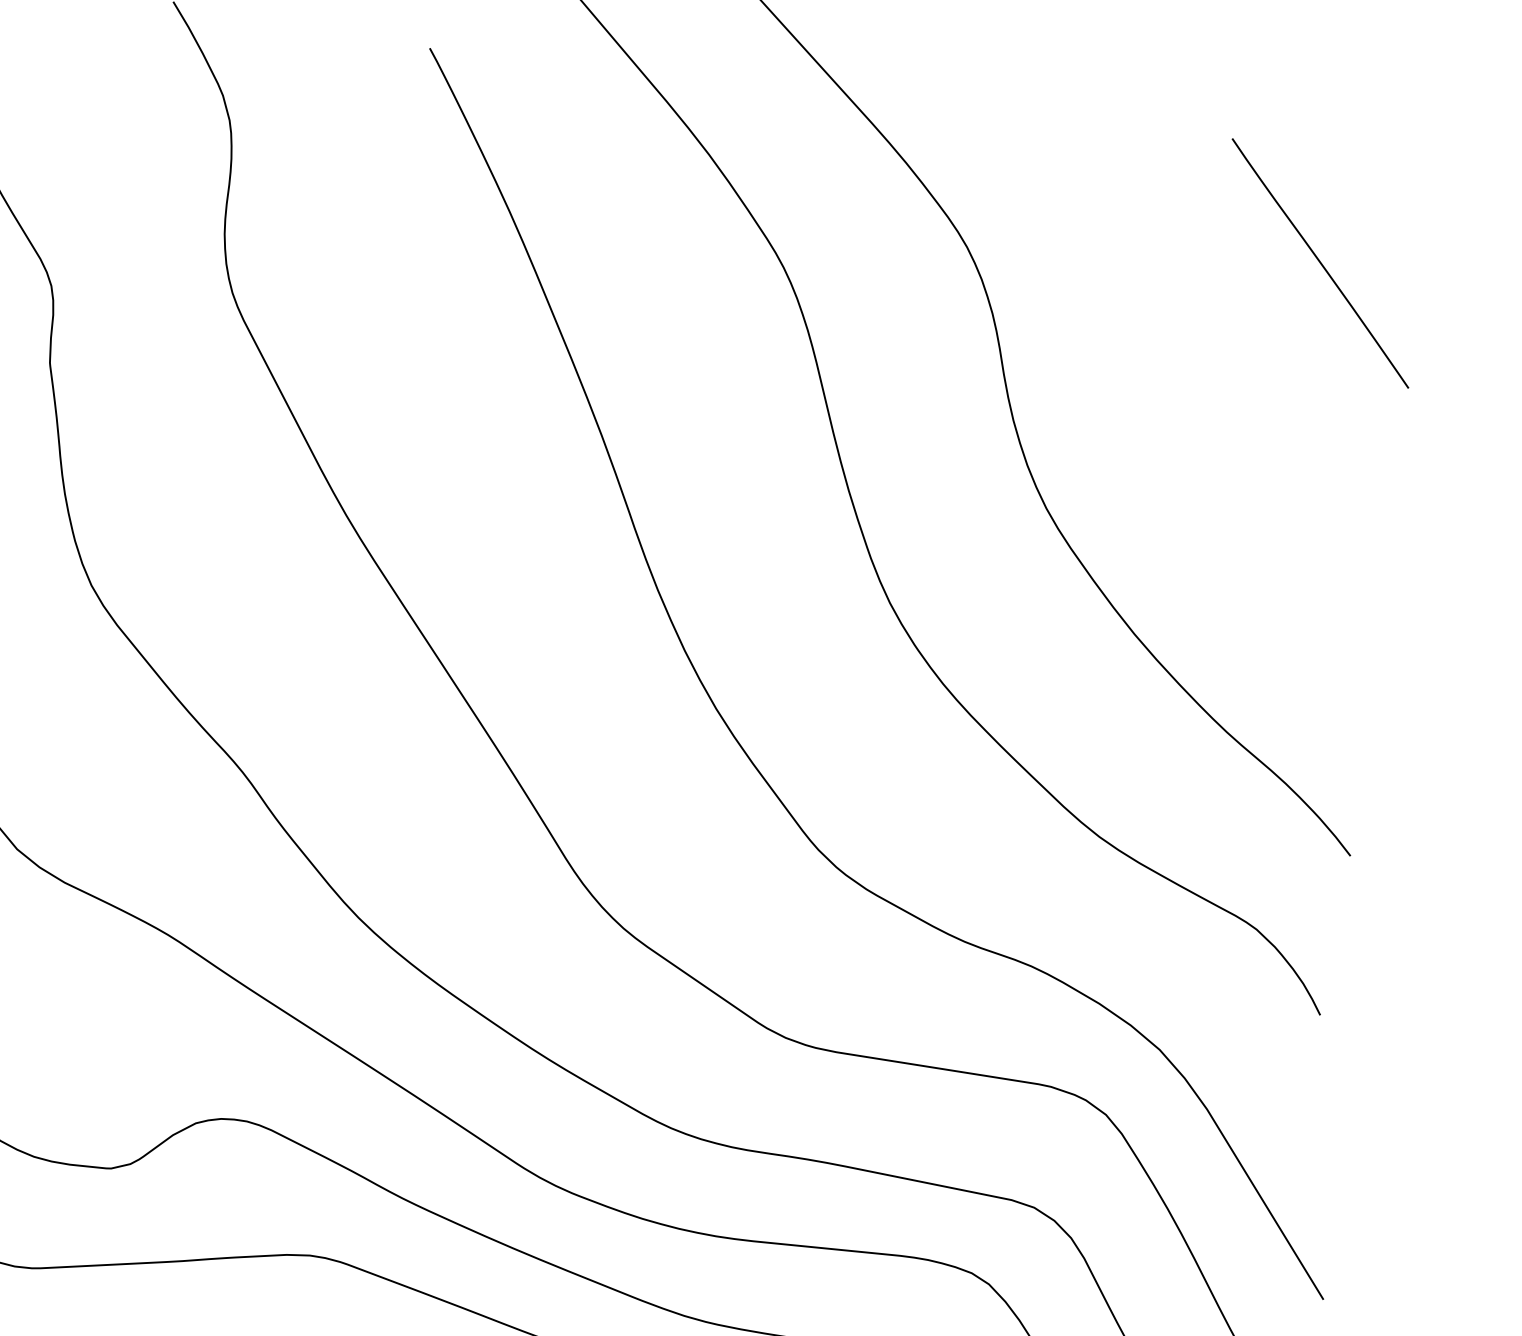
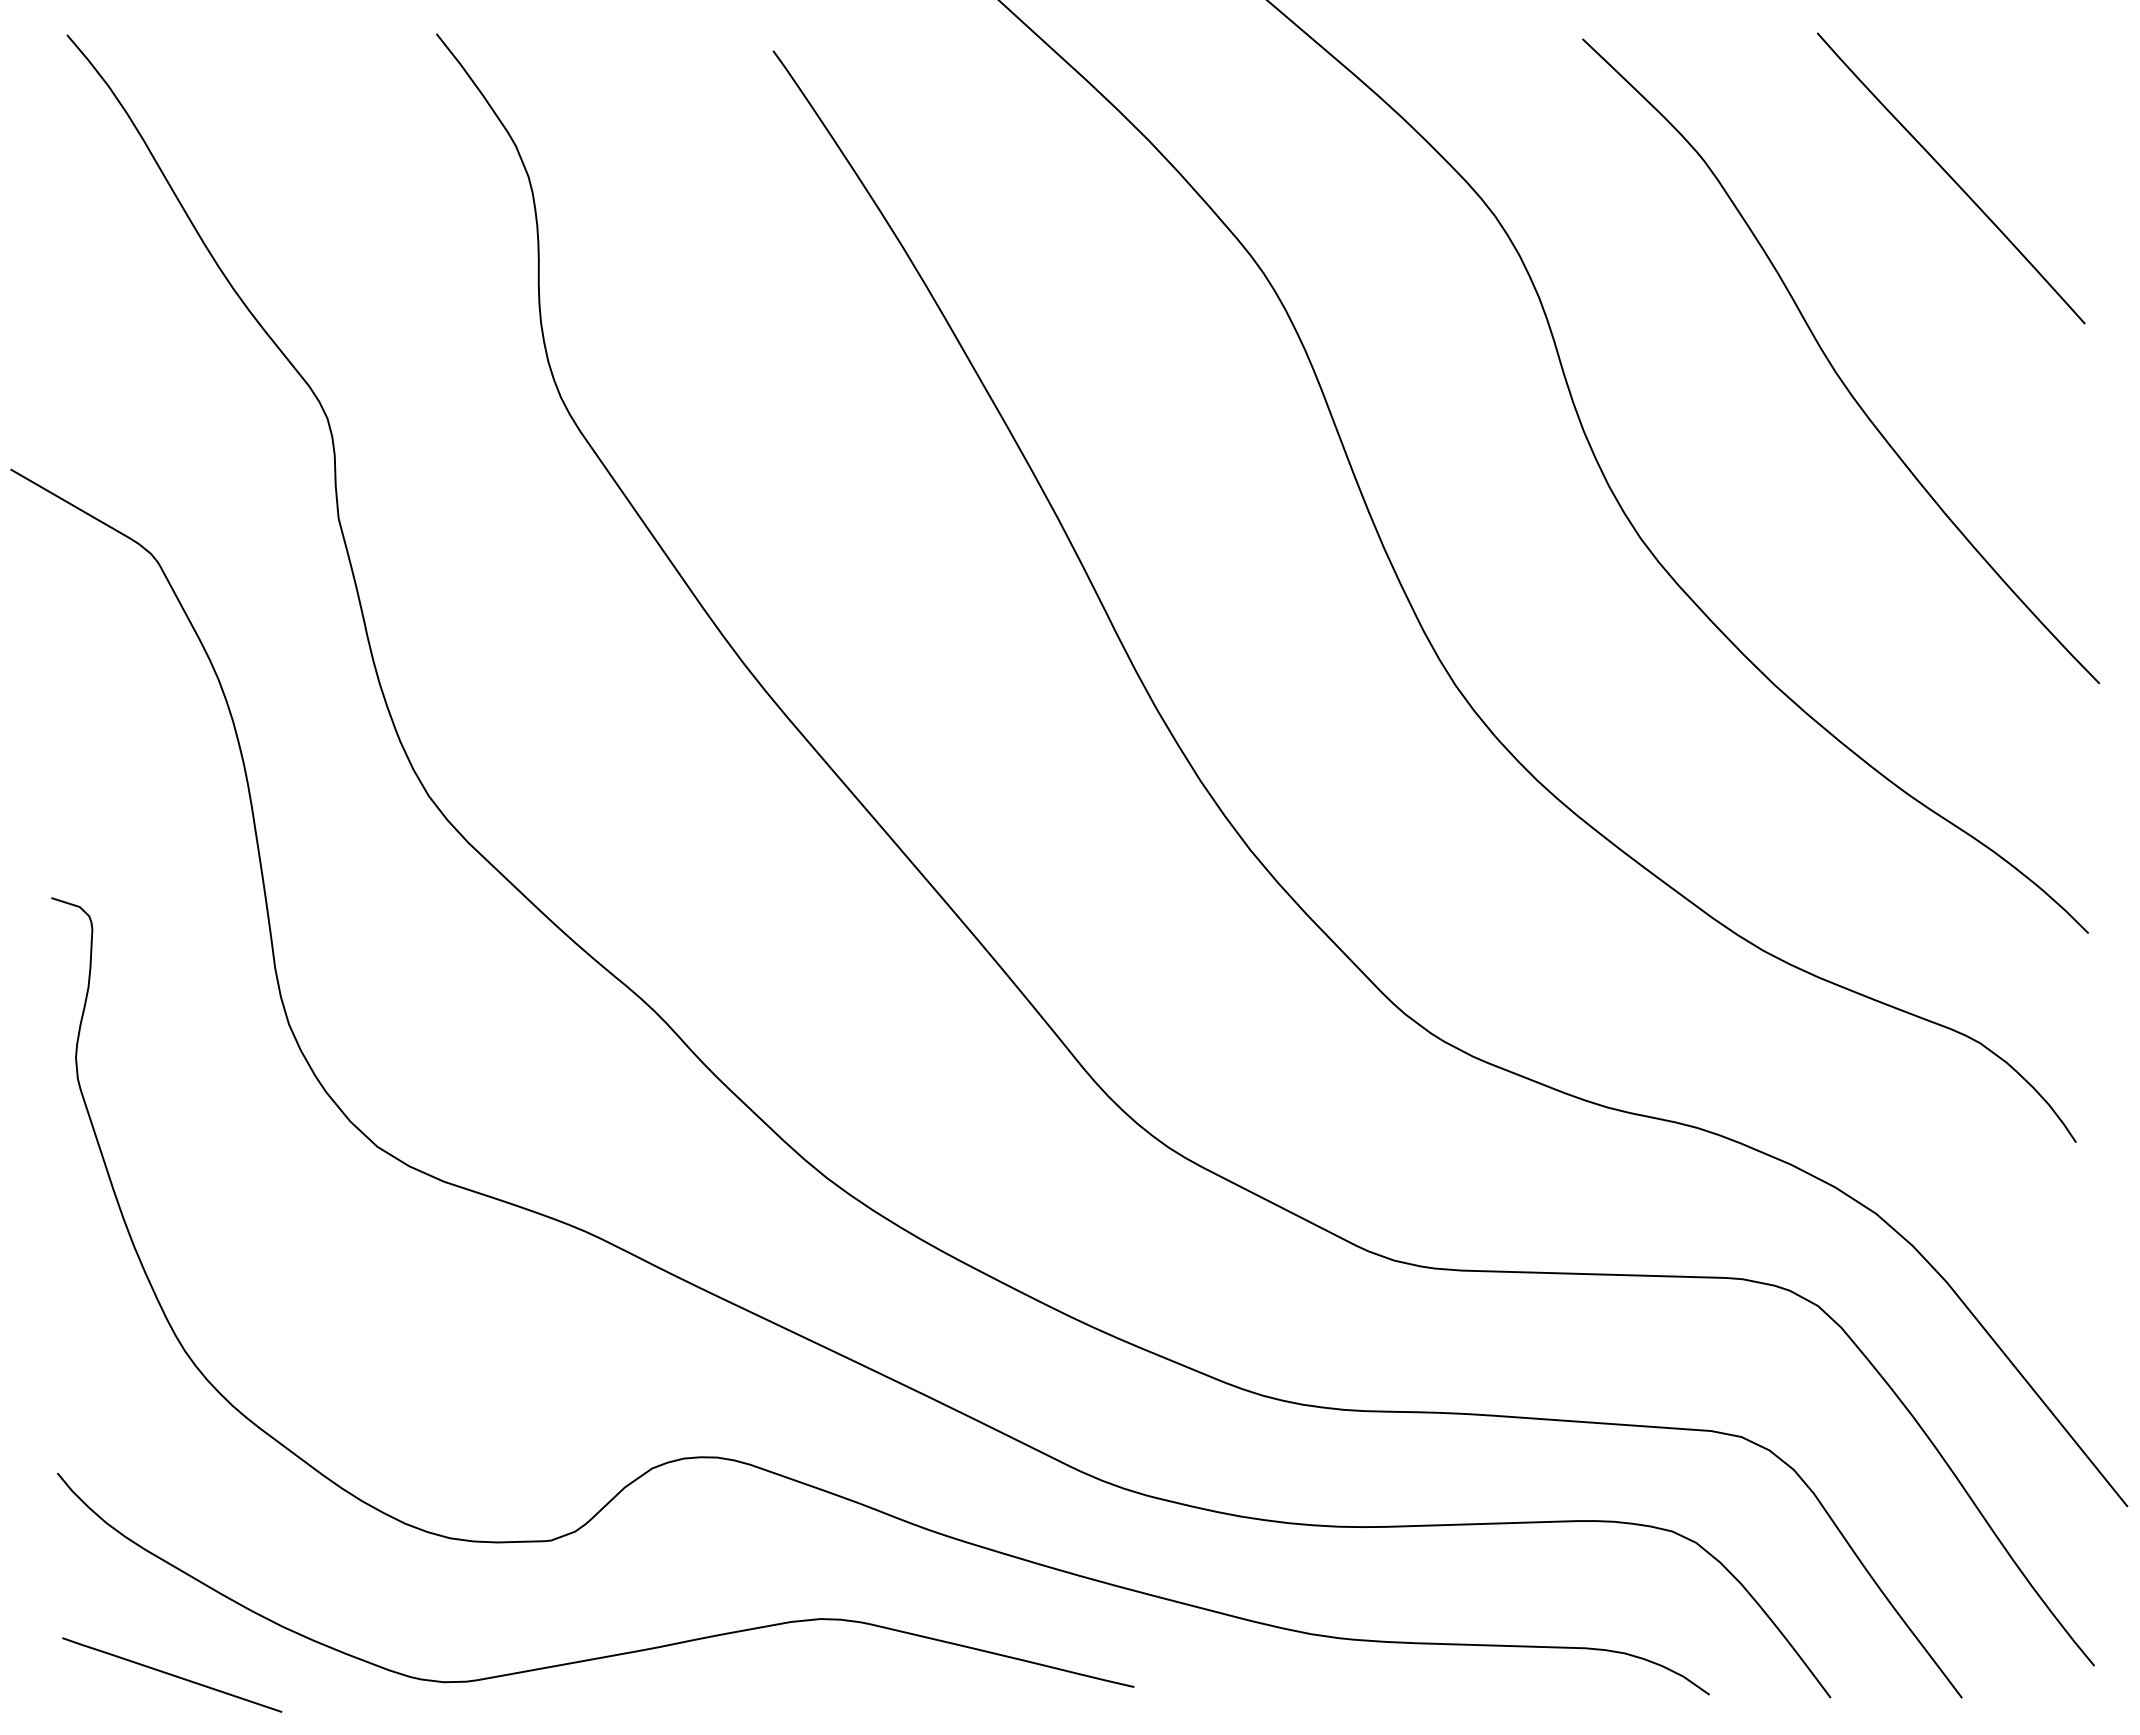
curve: (1211, 395) -> (1833, 366), added

